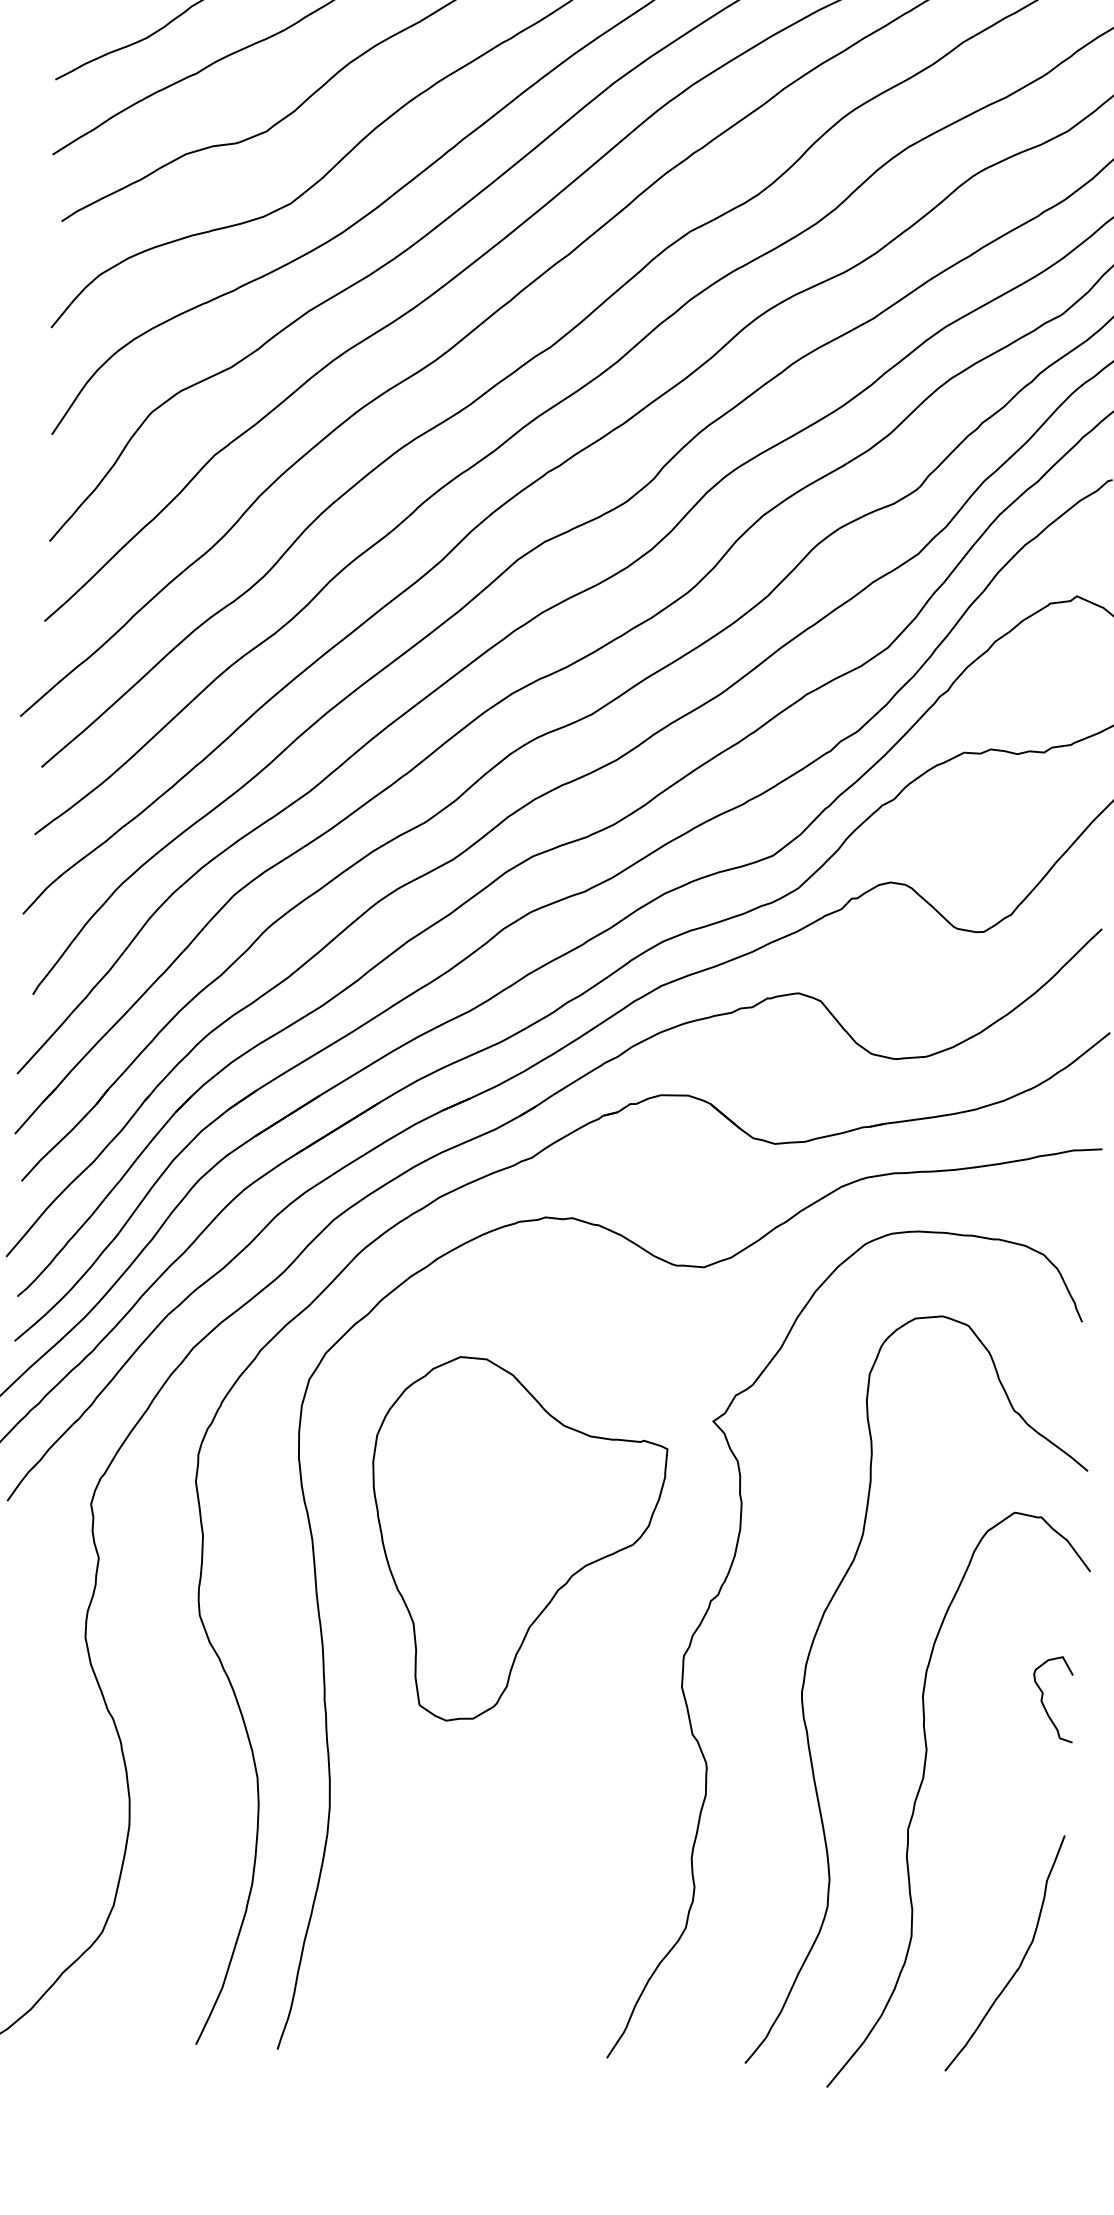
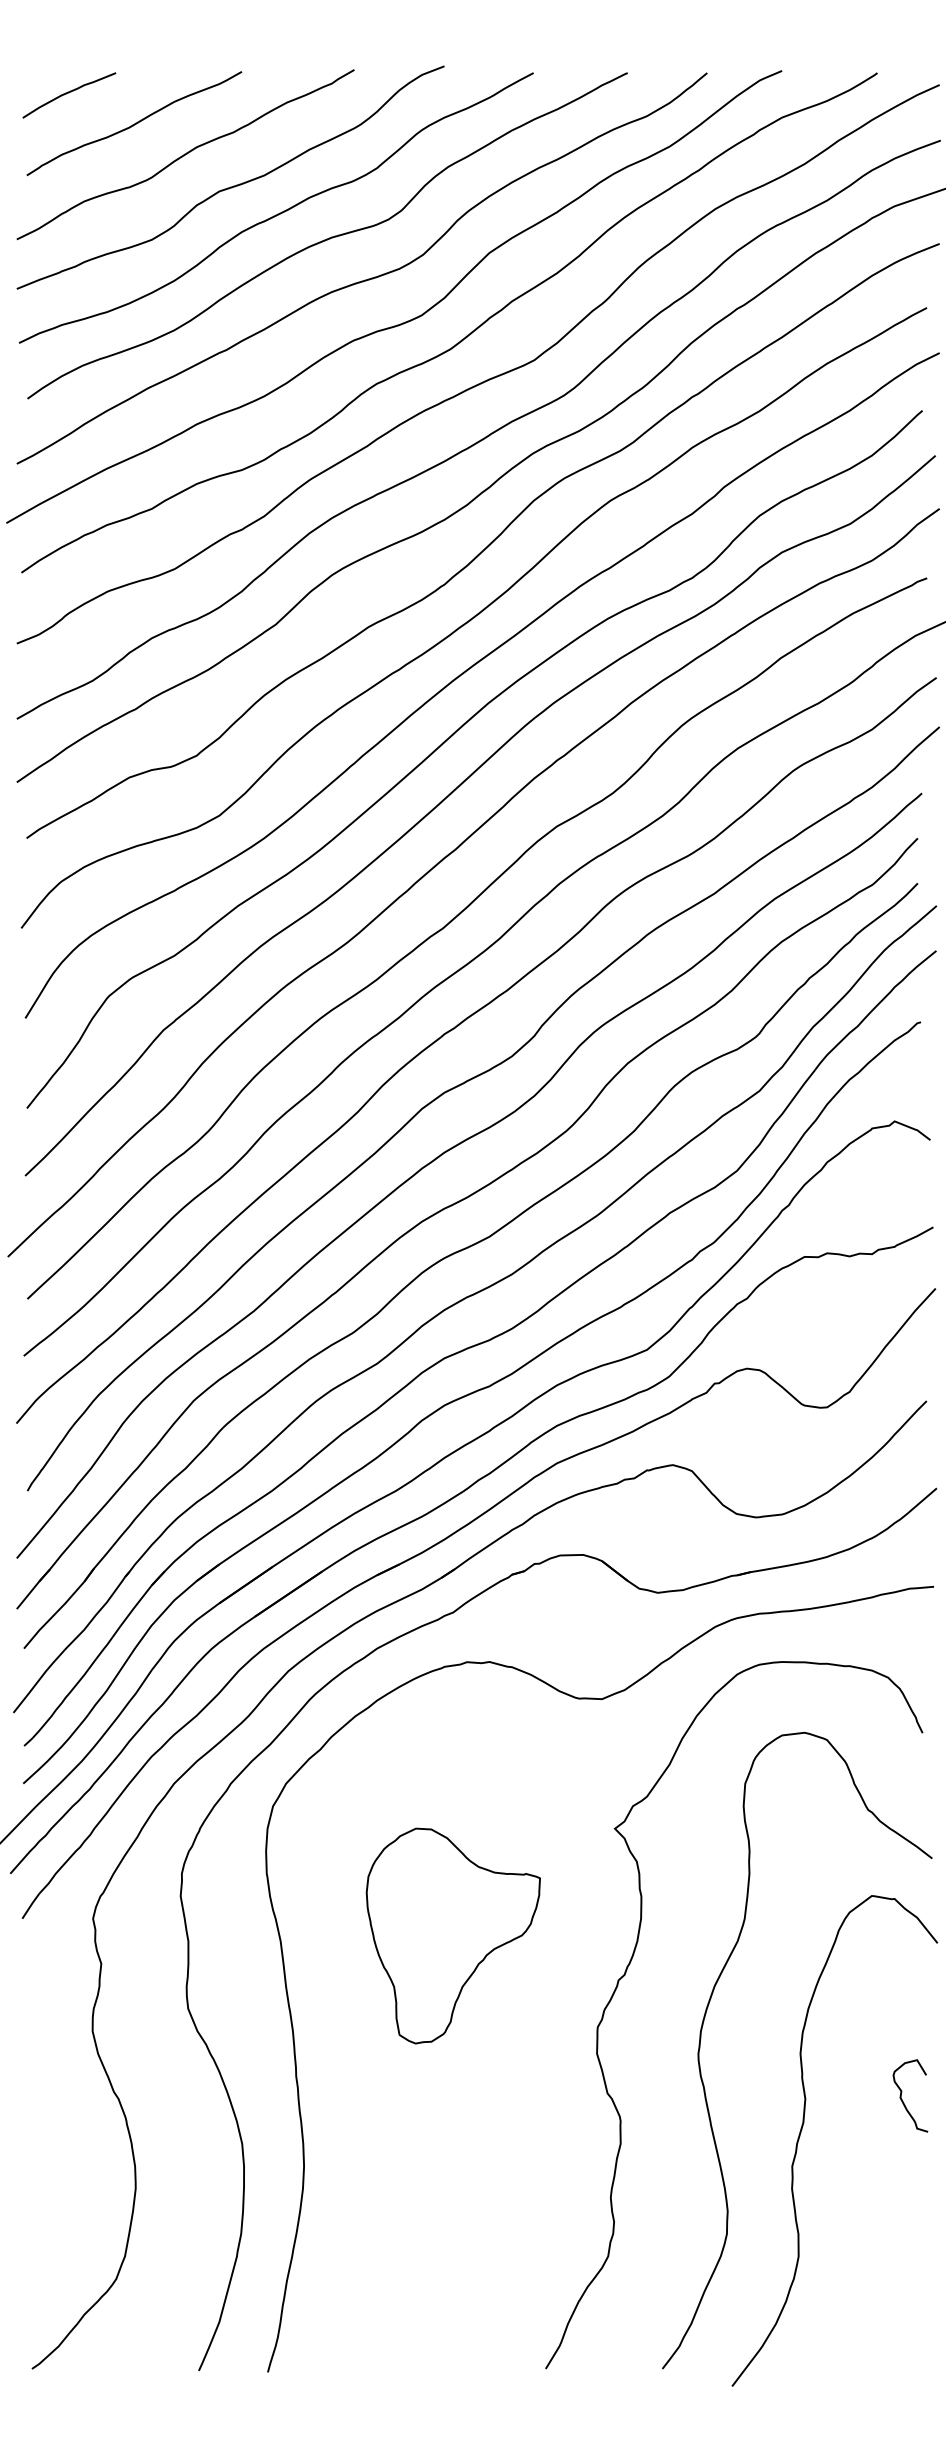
part: (517, 1540) -> (453, 1935), size x0.7
curve: (1044, 1694) -> (902, 2092), moved
curve: (1022, 1958) -> (892, 2271), removed

